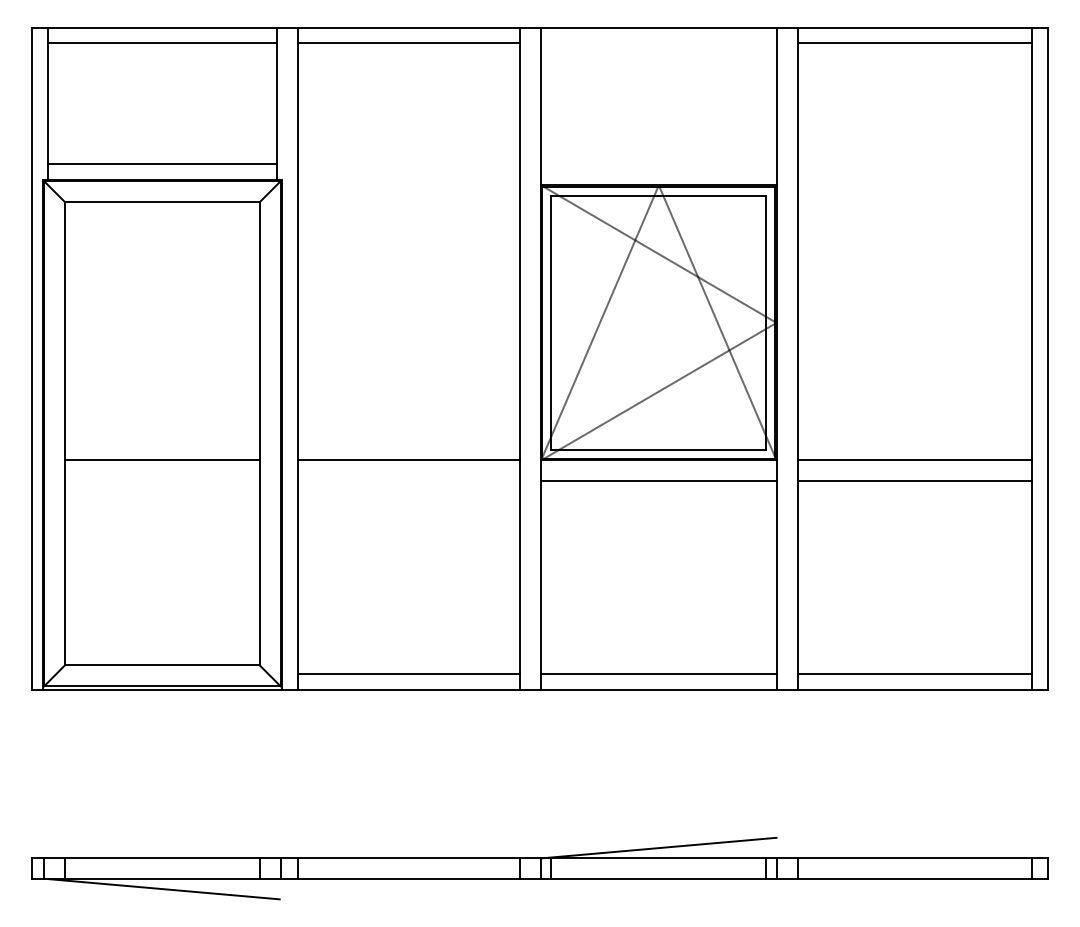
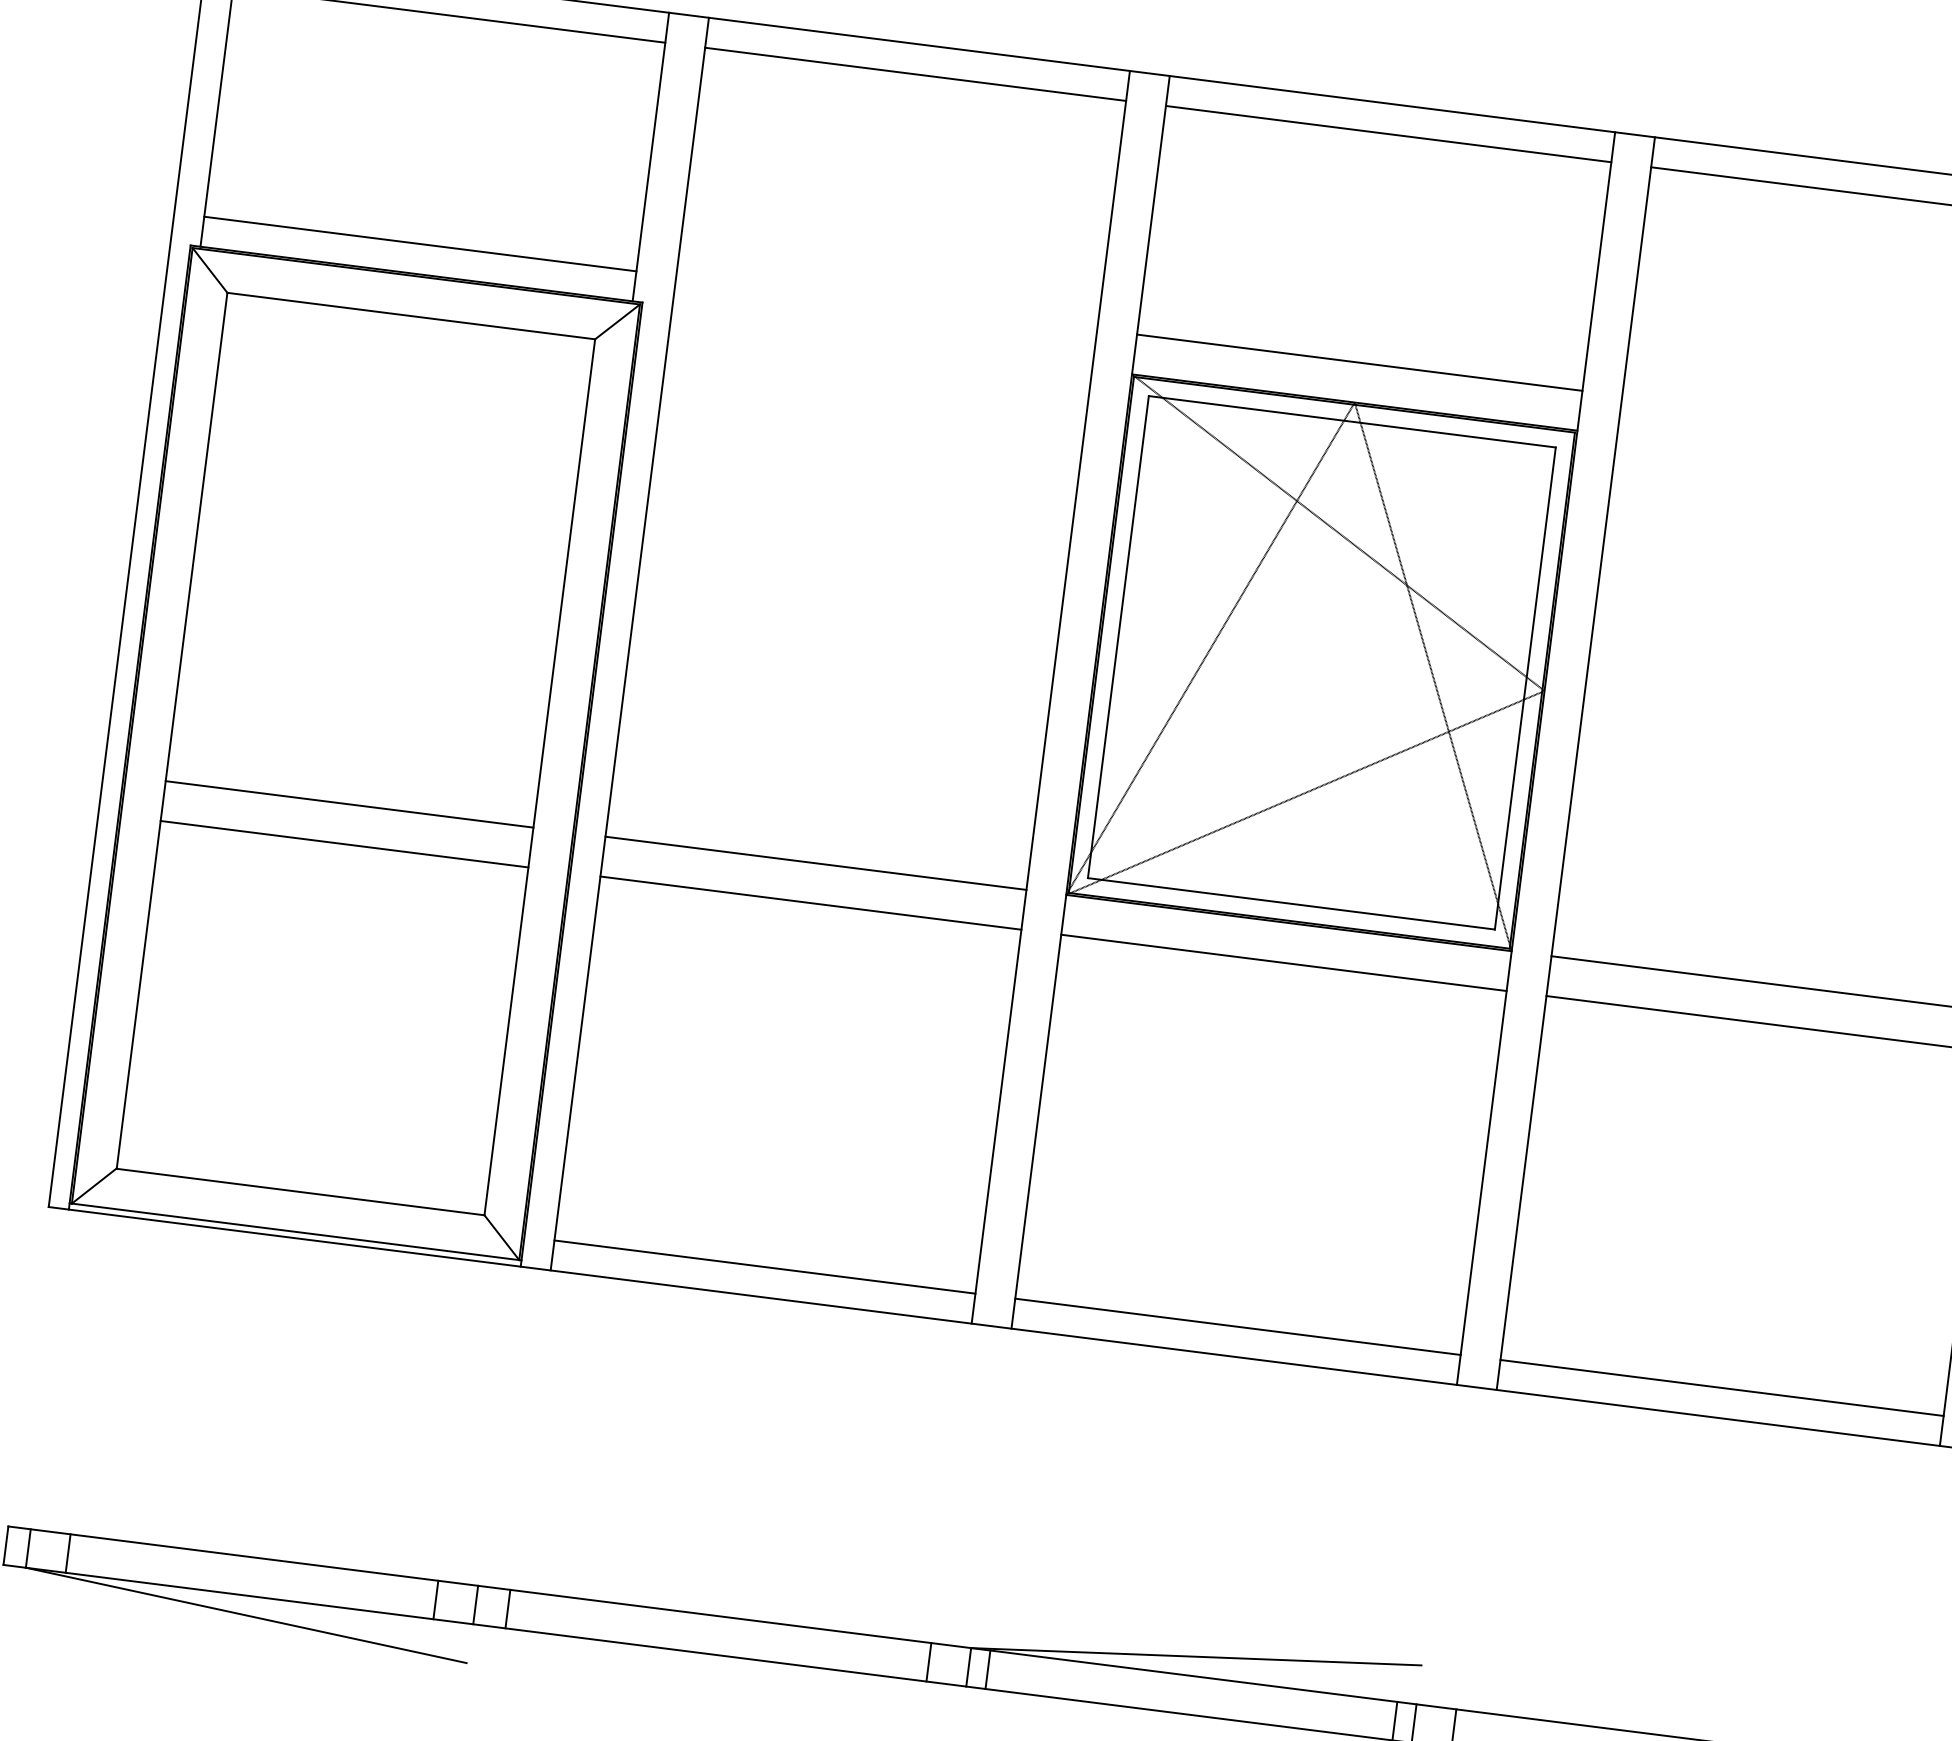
line: (658, 43) -> (1388, 134), added
line: (658, 164) -> (1359, 363), added
line: (162, 481) -> (344, 844), added
line: (408, 481) -> (810, 903), added

